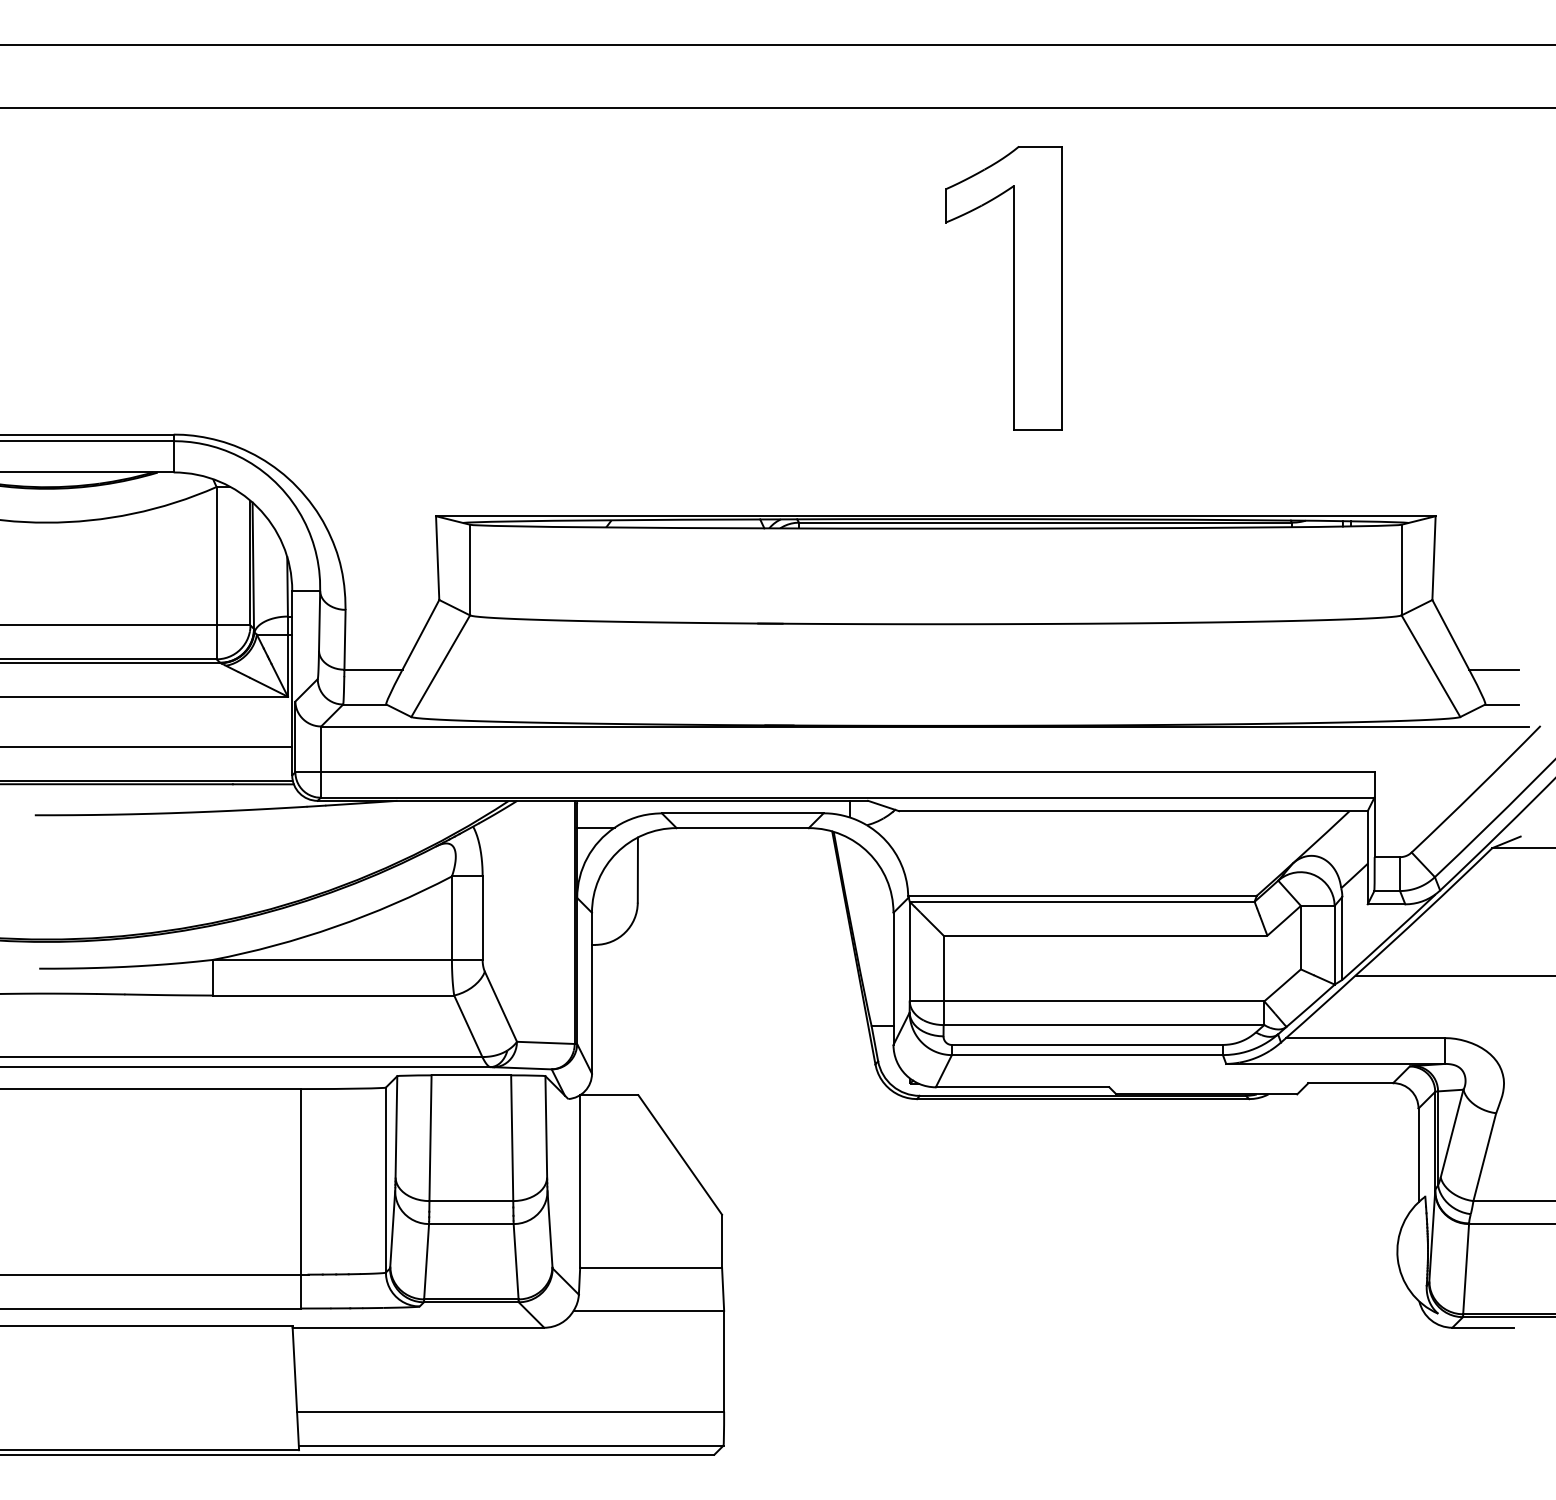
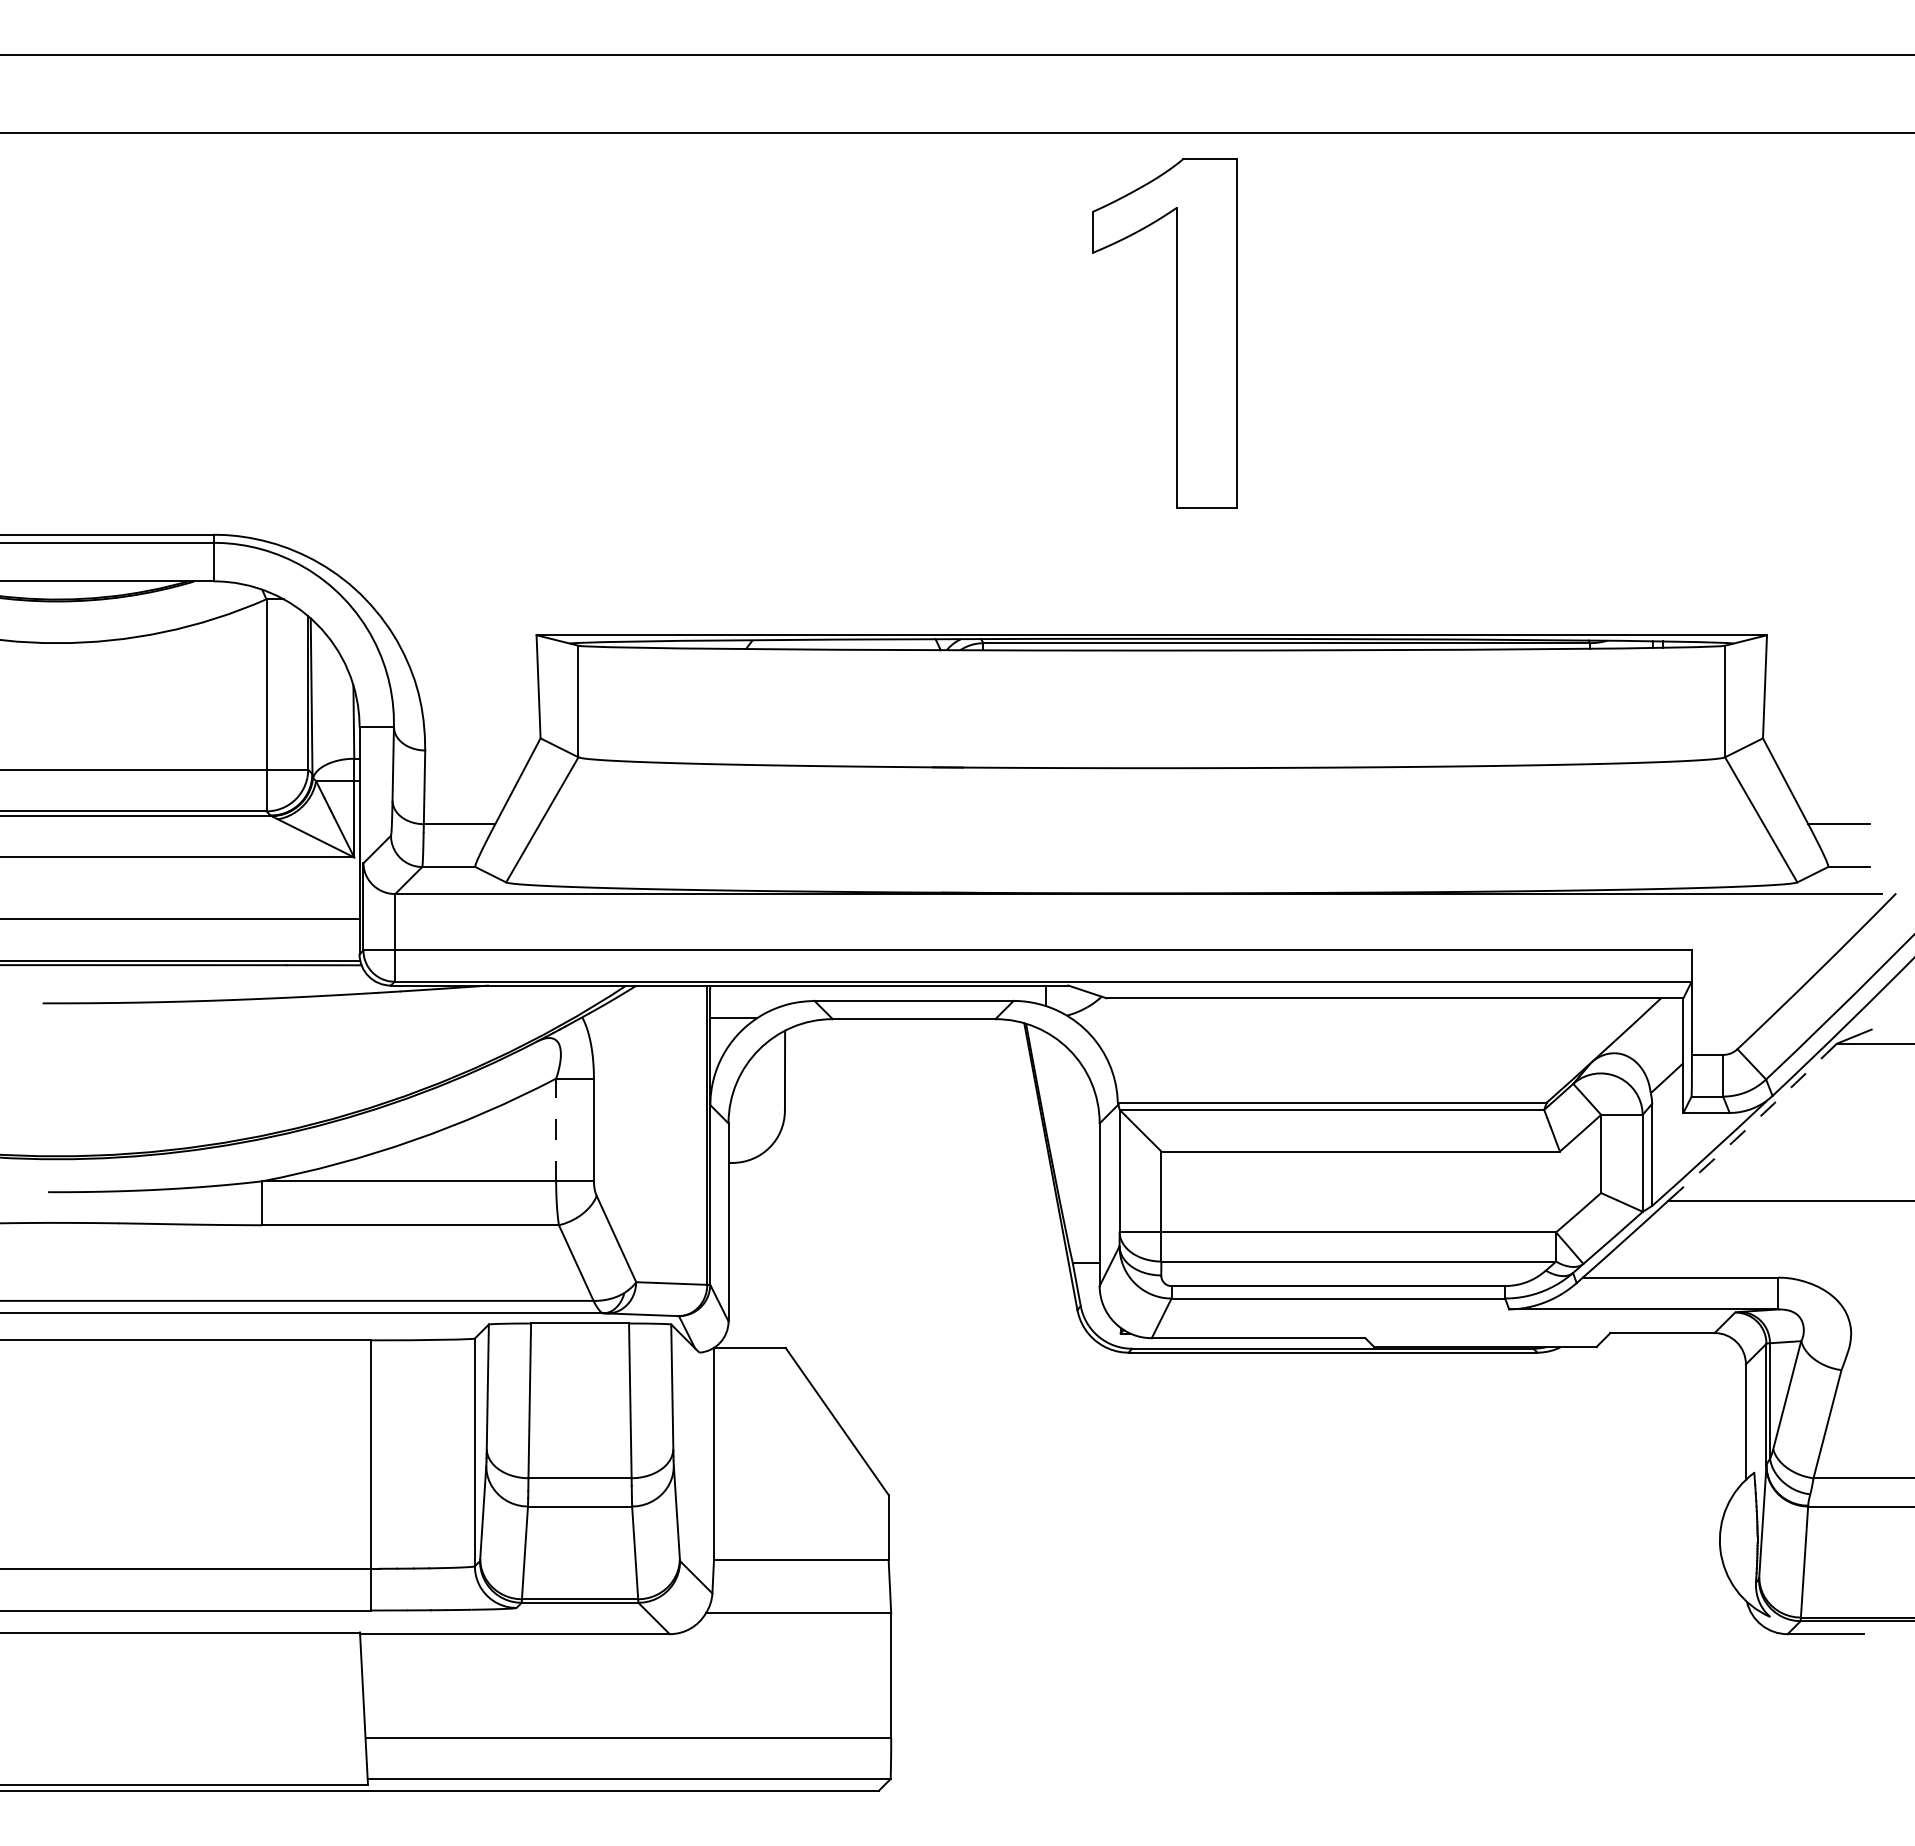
part: (1013, 288) -> (1176, 333), moved
arc: (1424, 912) -> (1753, 1123), solid -> dashed
line: (452, 917) -> (556, 1129), solid -> dashed

